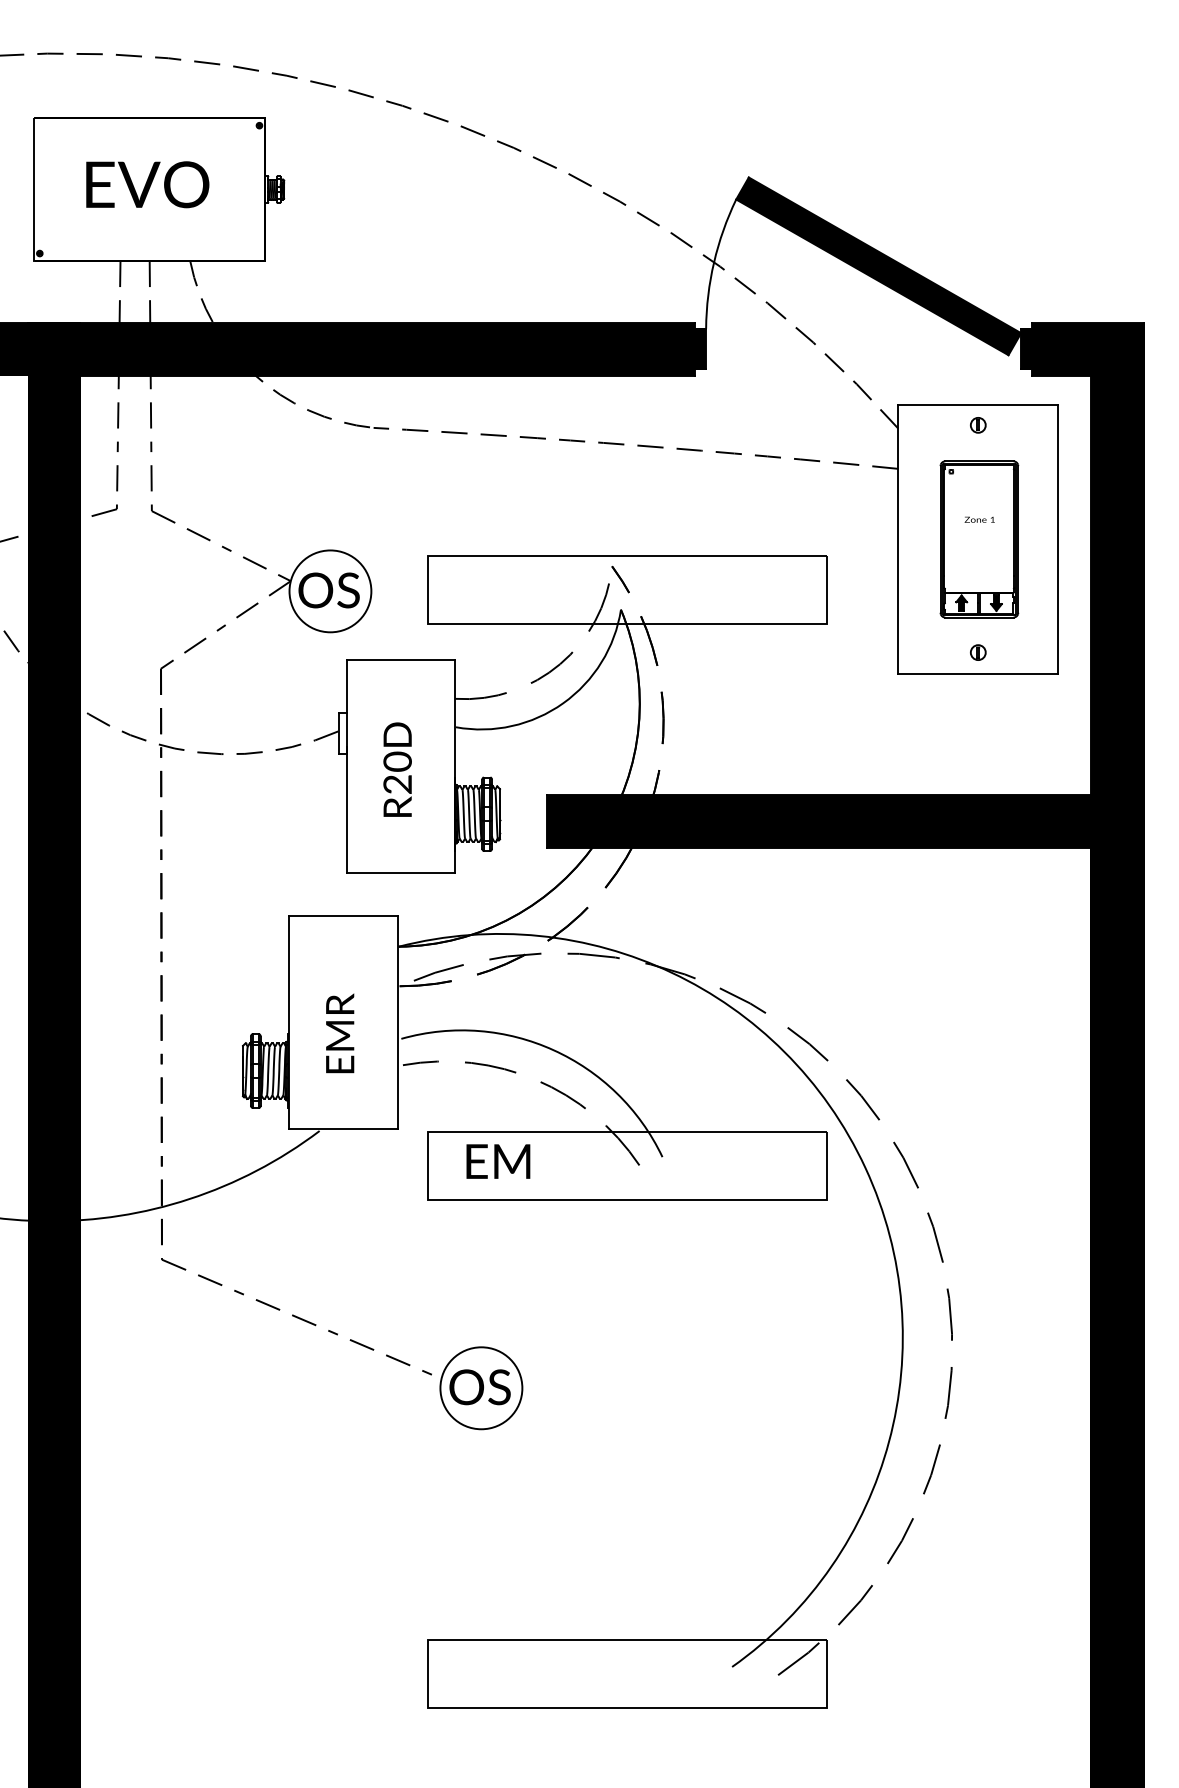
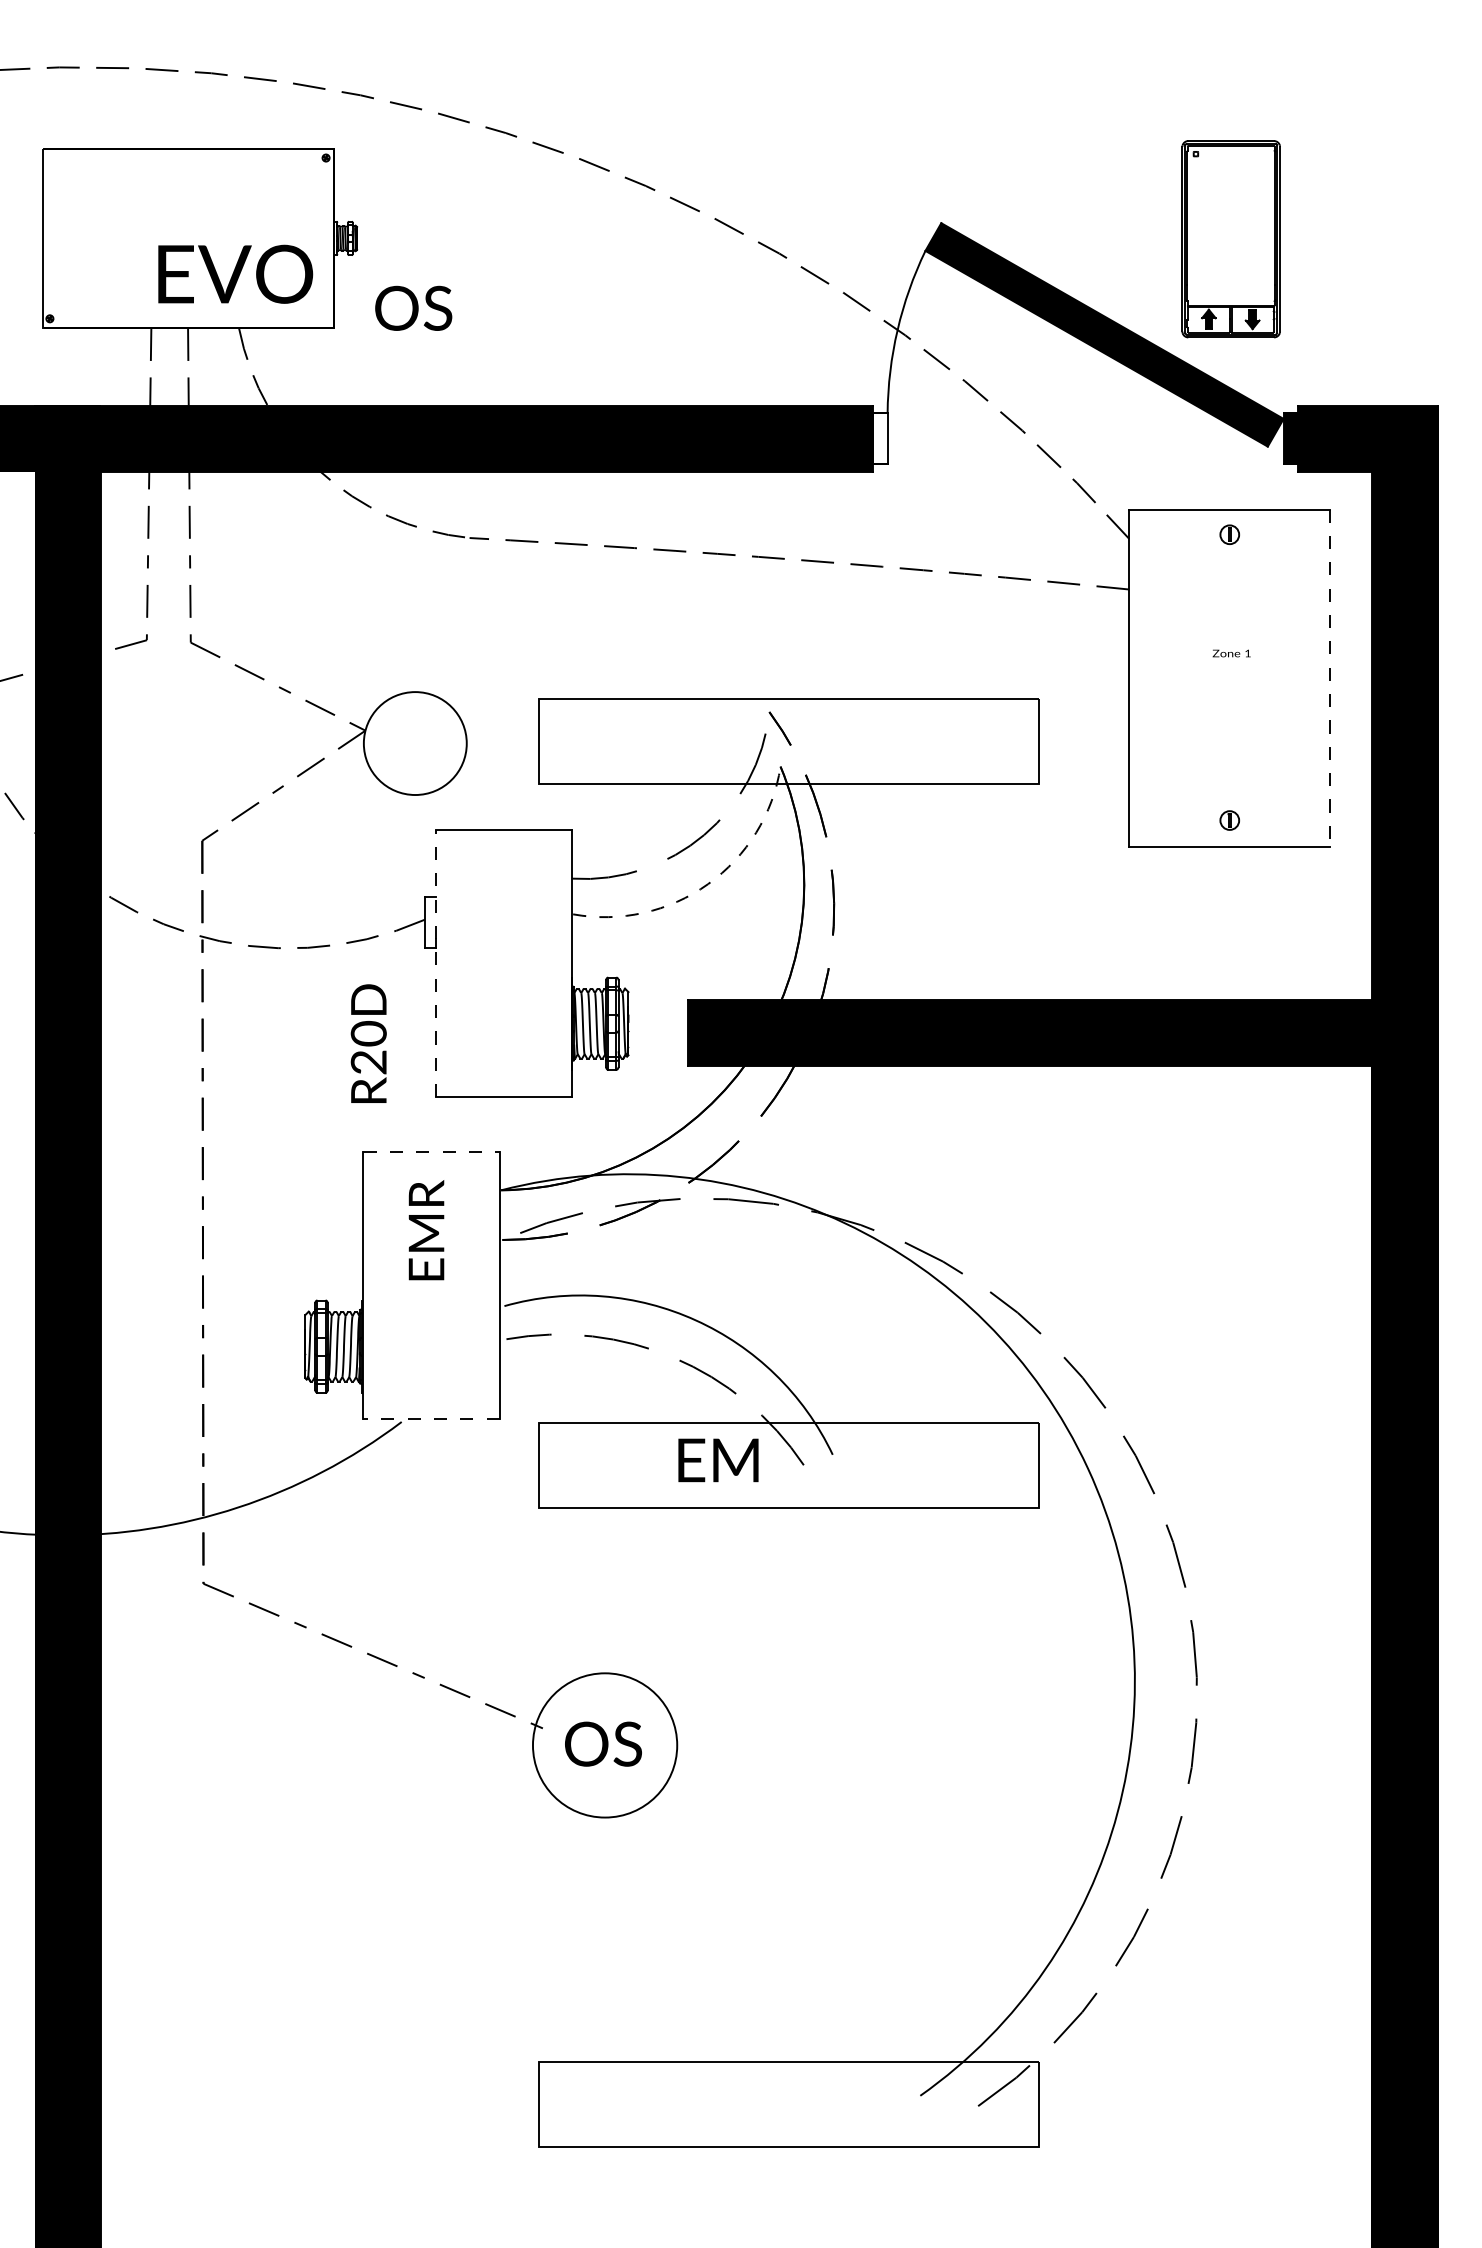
text: (147, 184) -> (235, 273), moved
fill: (700, 348) -> (880, 438), removed
part: (978, 539) -> (1230, 239), moved
line: (1058, 539) -> (1330, 678), solid -> dashed
text: (329, 589) -> (413, 307), moved
arc: (563, 703) -> (708, 884), solid -> dashed
line: (346, 766) -> (435, 963), solid -> dashed
text: (397, 769) -> (368, 1043), moved
line: (344, 915) -> (432, 1151), solid -> dashed
text: (340, 1033) -> (426, 1230), moved
line: (343, 1129) -> (431, 1419), solid -> dashed
text: (498, 1161) -> (718, 1460), moved
circle: (480, 1387) -> (604, 1744), size x1.4

